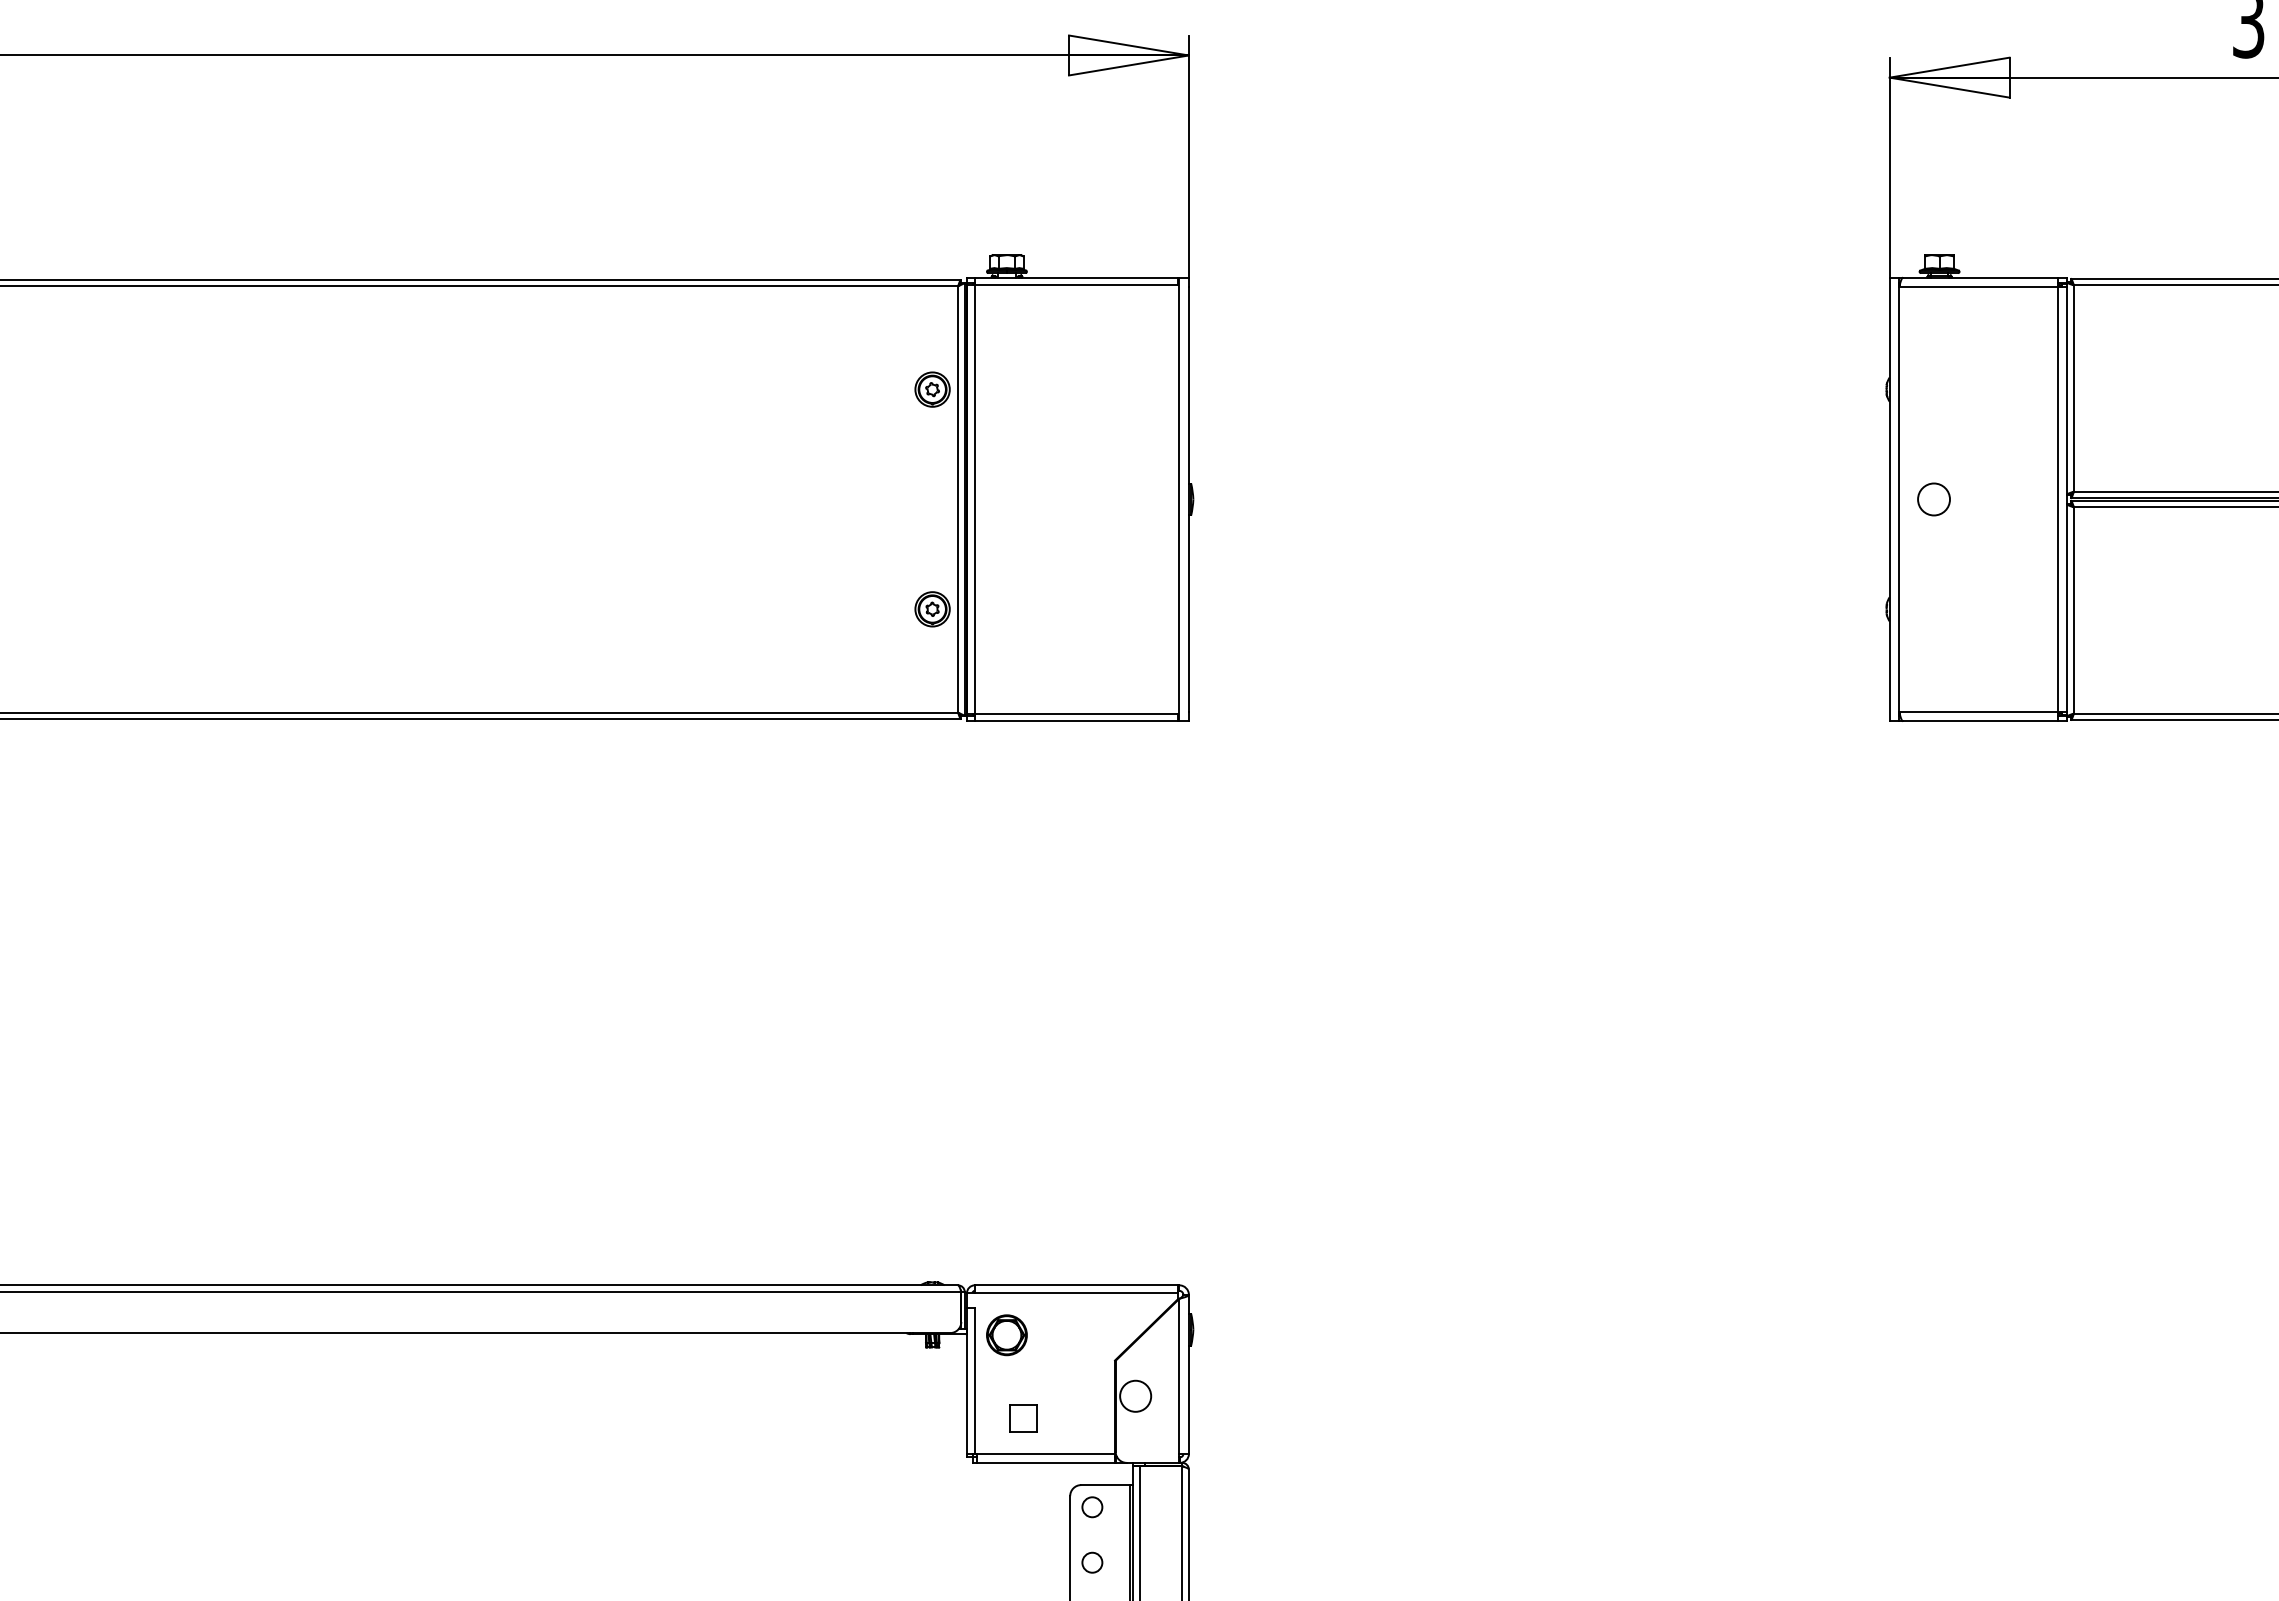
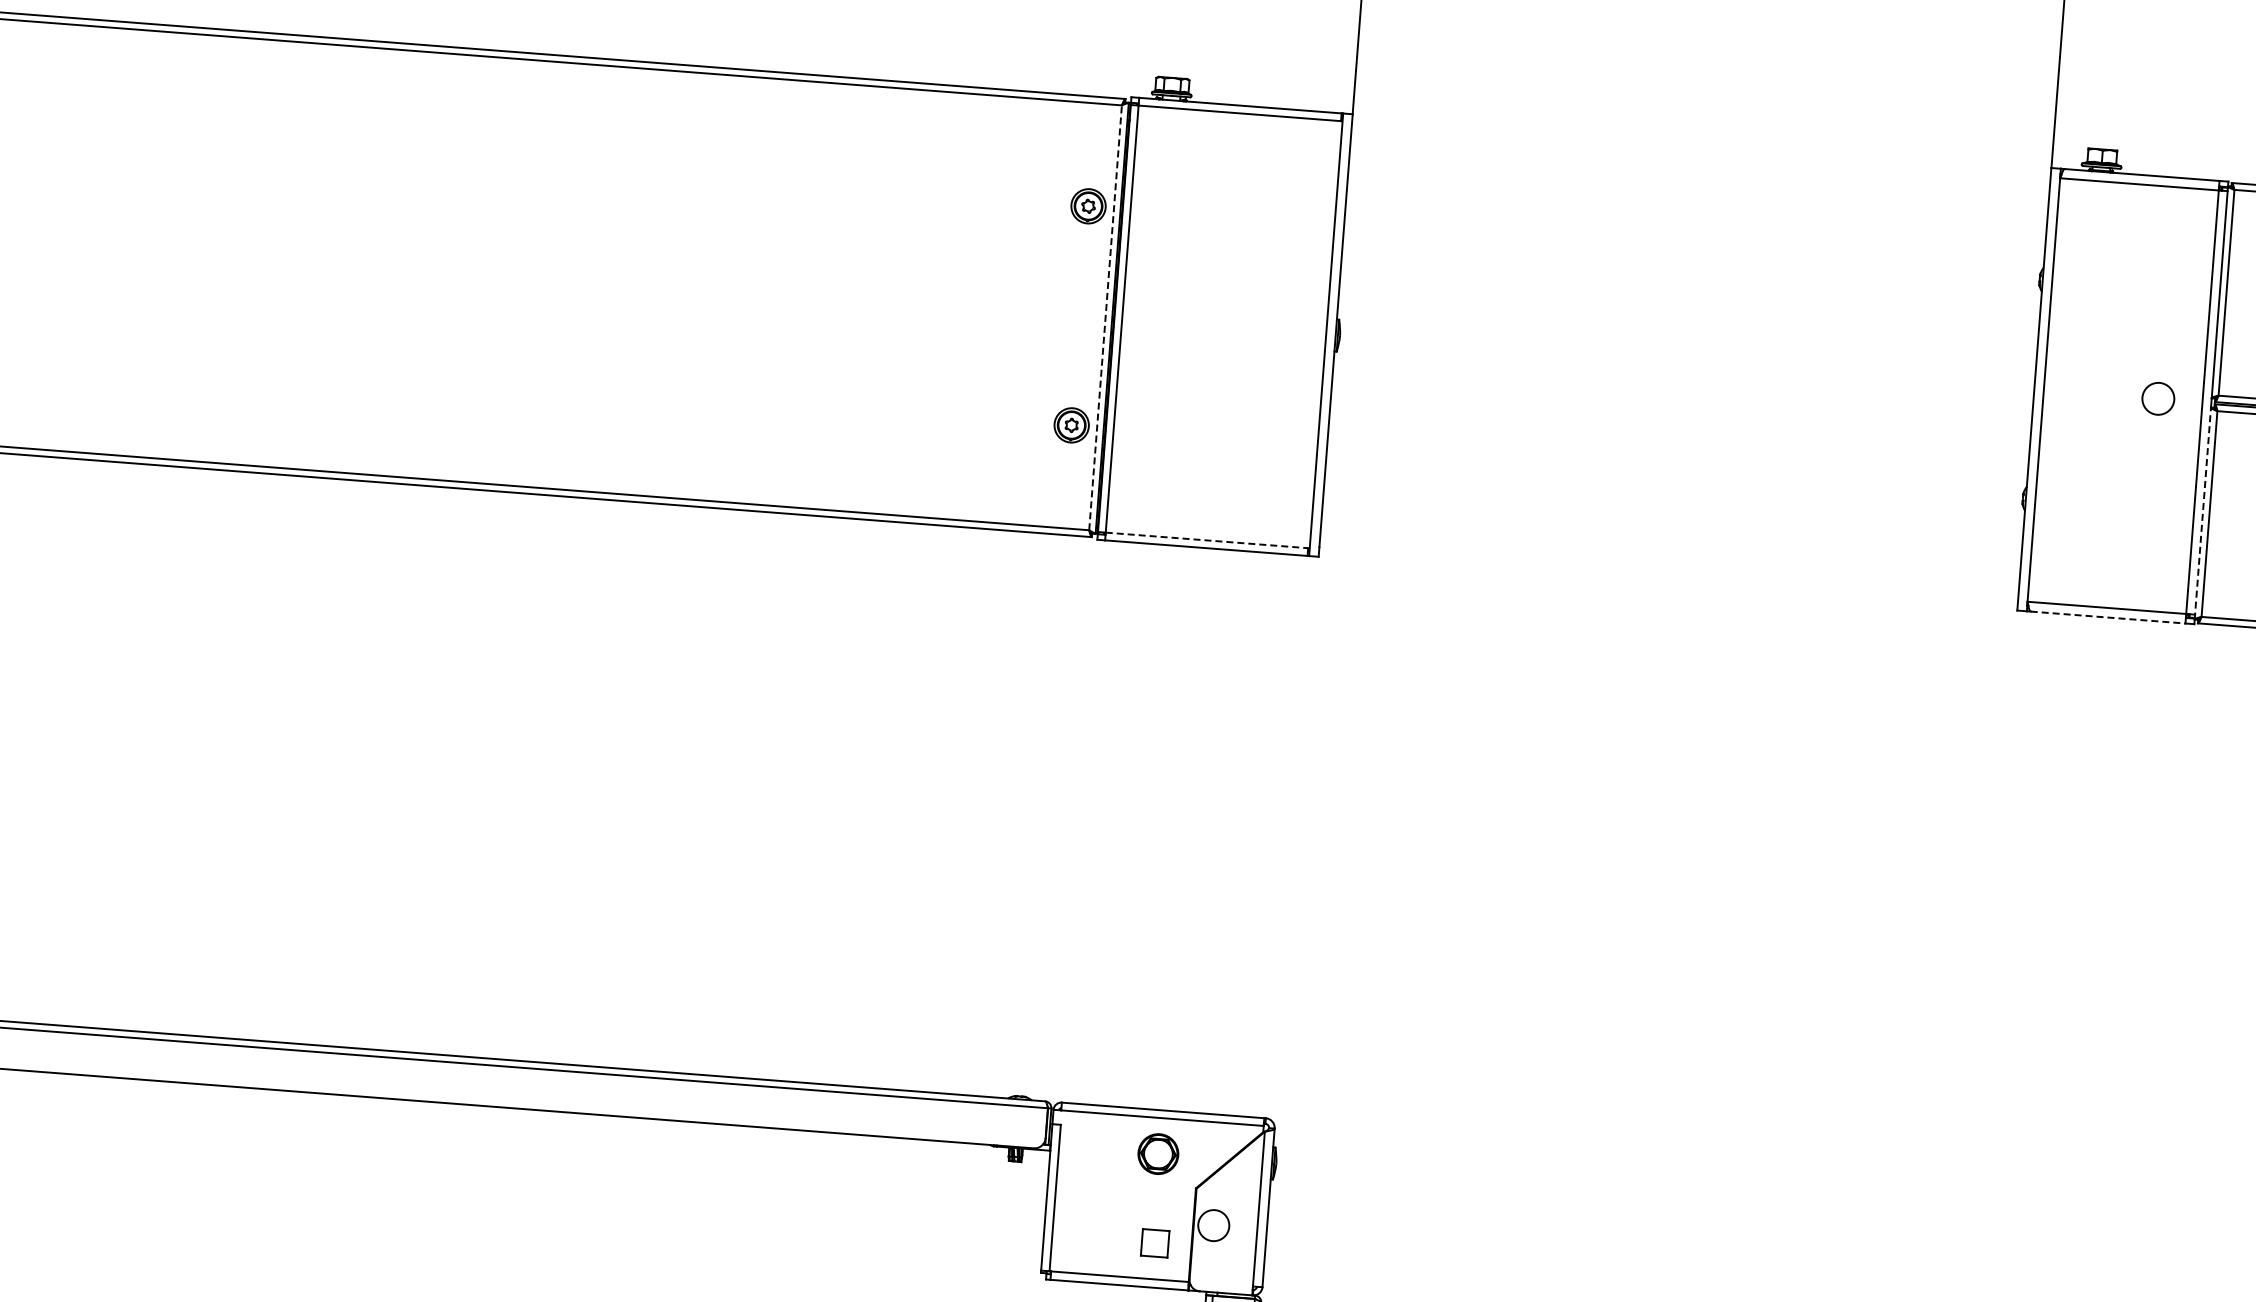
line: (958, 498) -> (1106, 316), solid -> dashed
circle: (1933, 499) -> (2157, 398), moved
line: (2067, 609) -> (2203, 512), solid -> dashed
line: (1076, 713) -> (1207, 540), solid -> dashed
line: (1980, 721) -> (2107, 617), solid -> dashed
part: (1006, 1335) -> (1157, 1154), moved
part: (1023, 1418) -> (1155, 1243), moved

